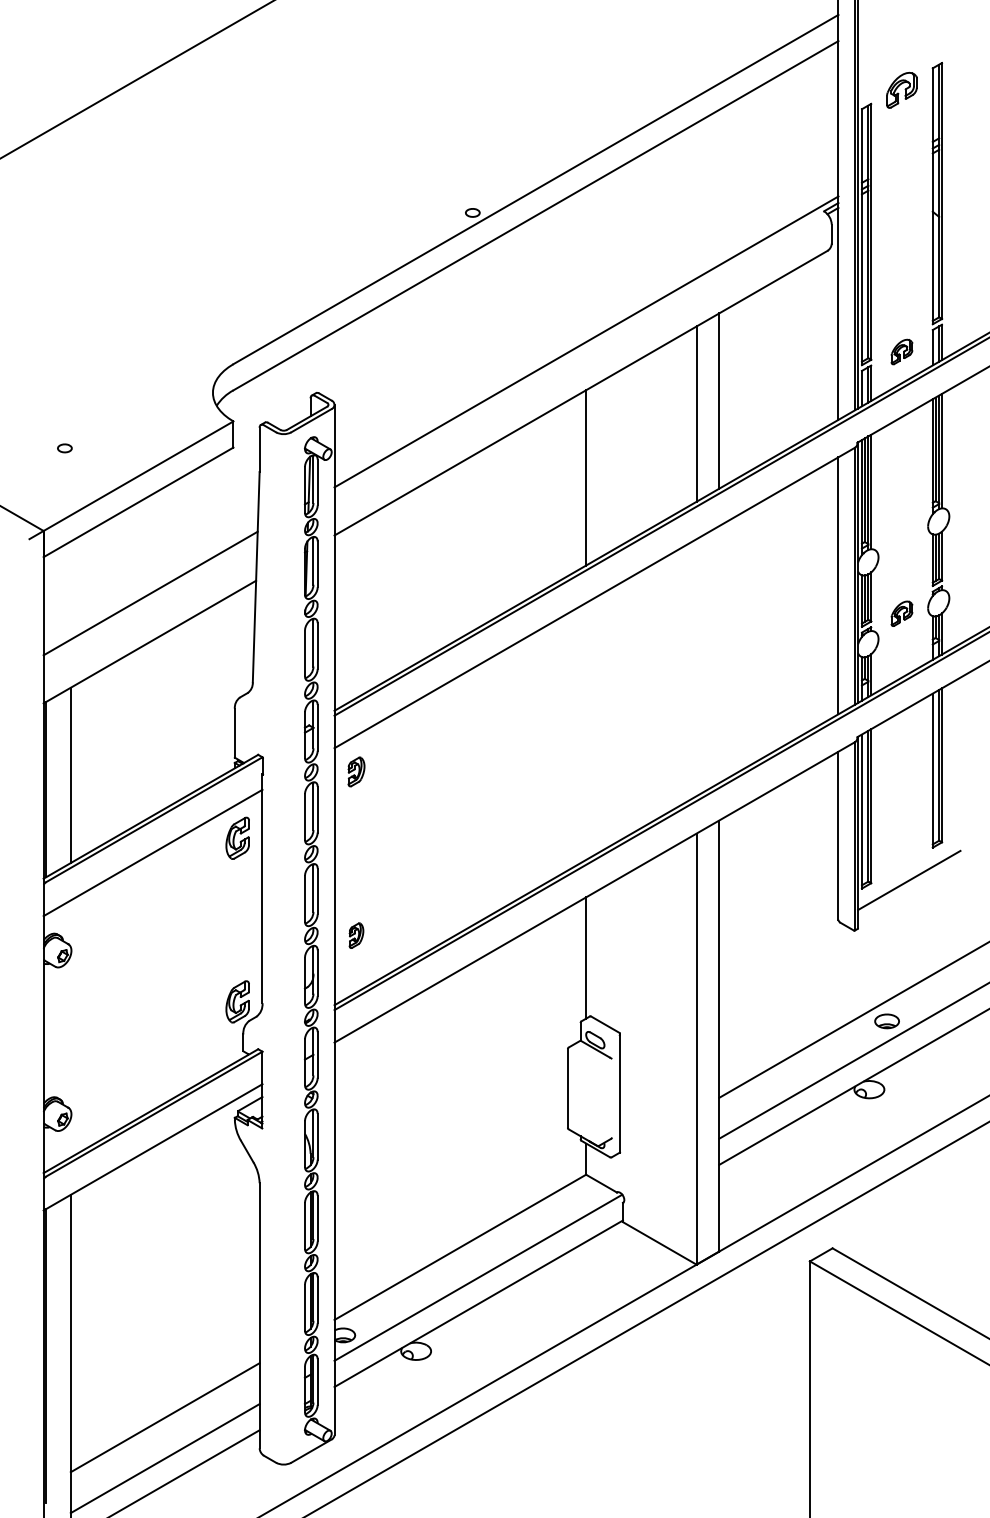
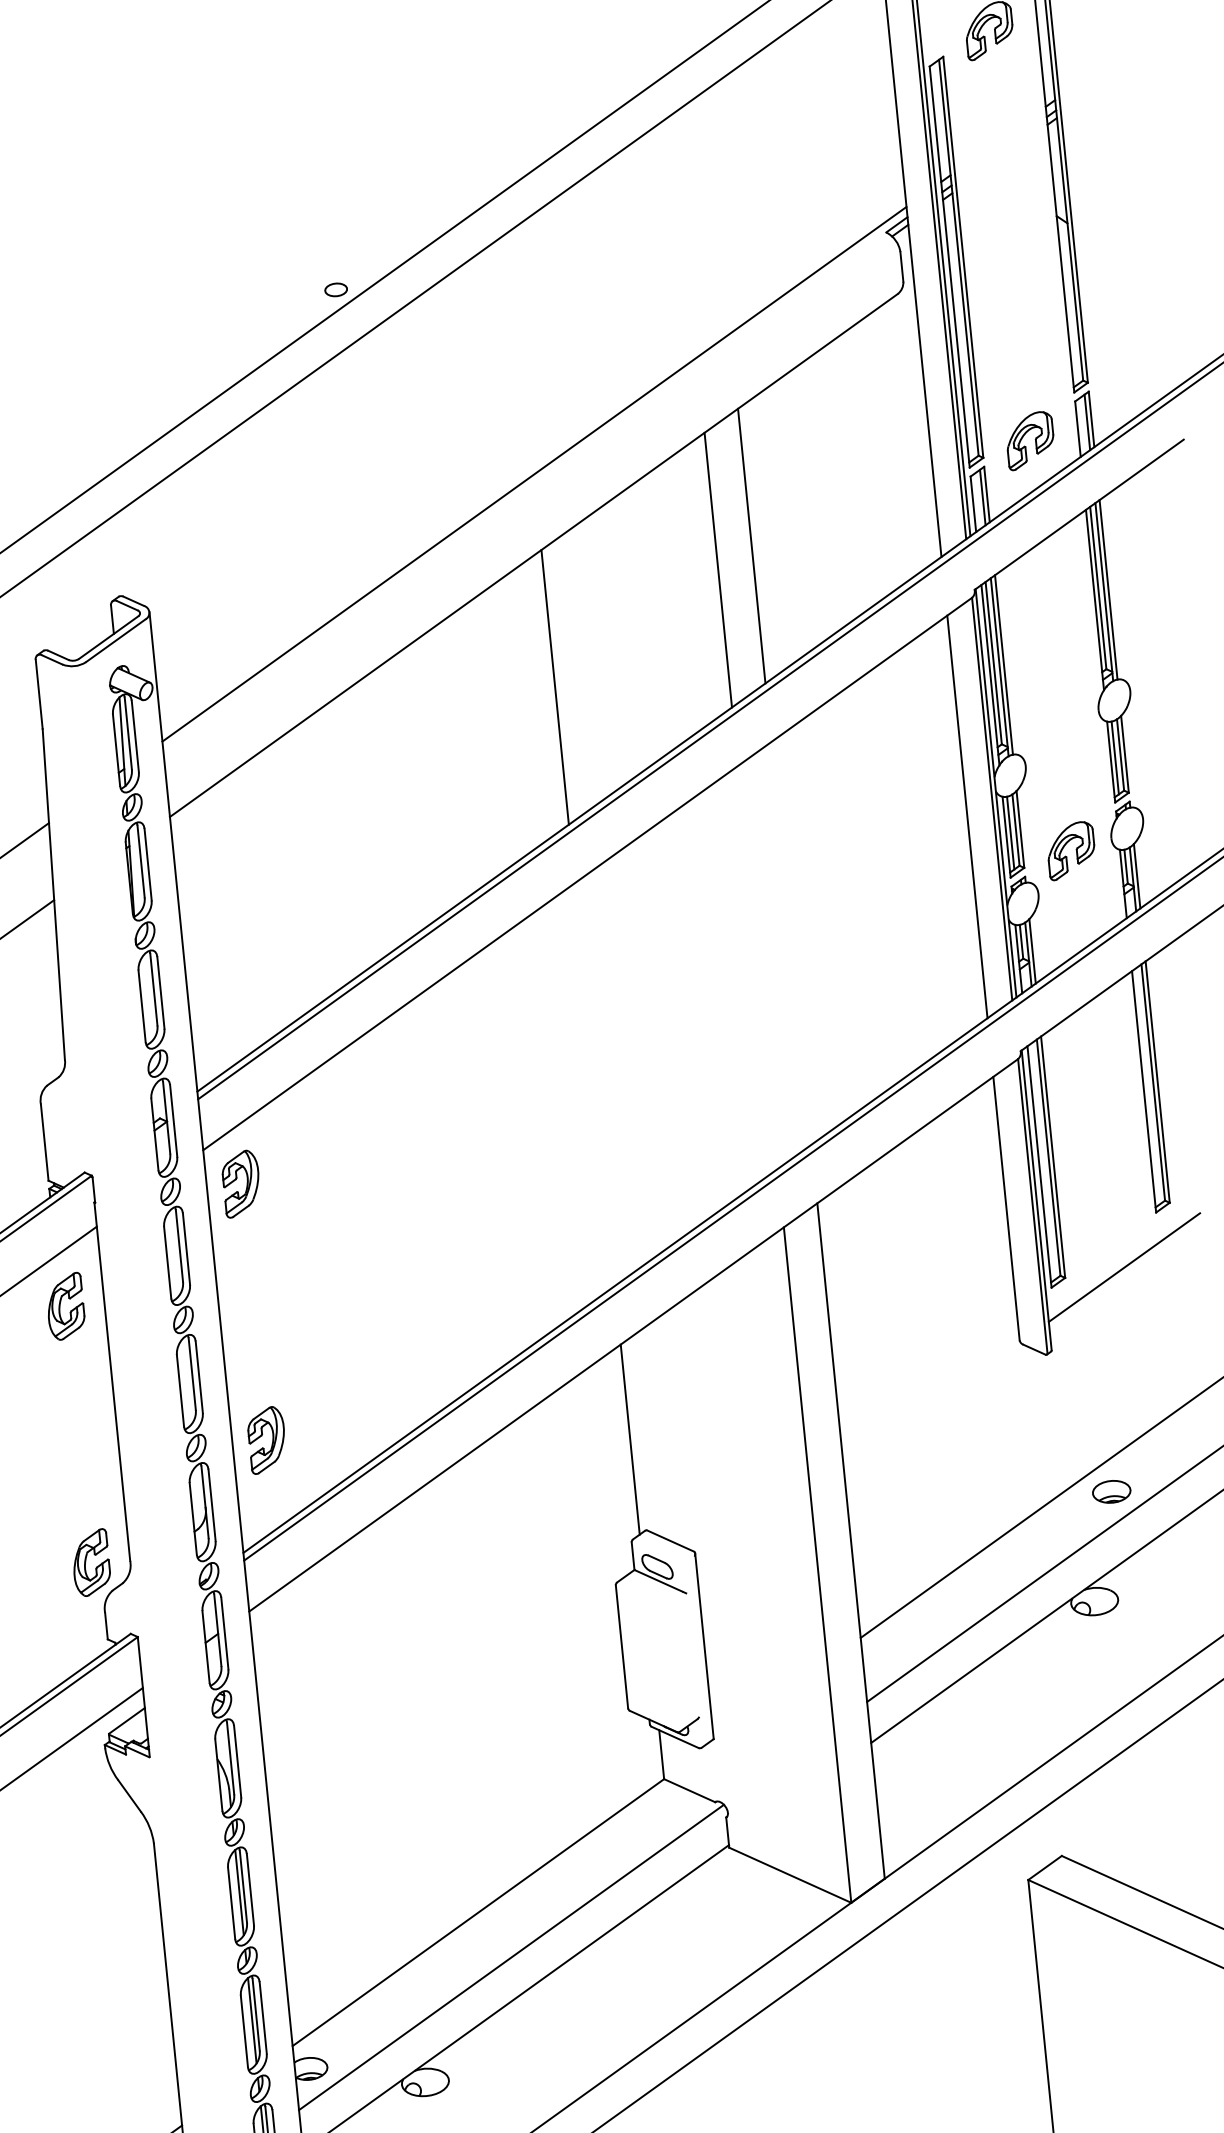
part: (901, 351) -> (1029, 439), size x1.43
part: (901, 613) -> (1070, 850), size x1.43
part: (356, 771) -> (241, 1183), size x1.43
part: (356, 935) -> (266, 1440), size x1.67

